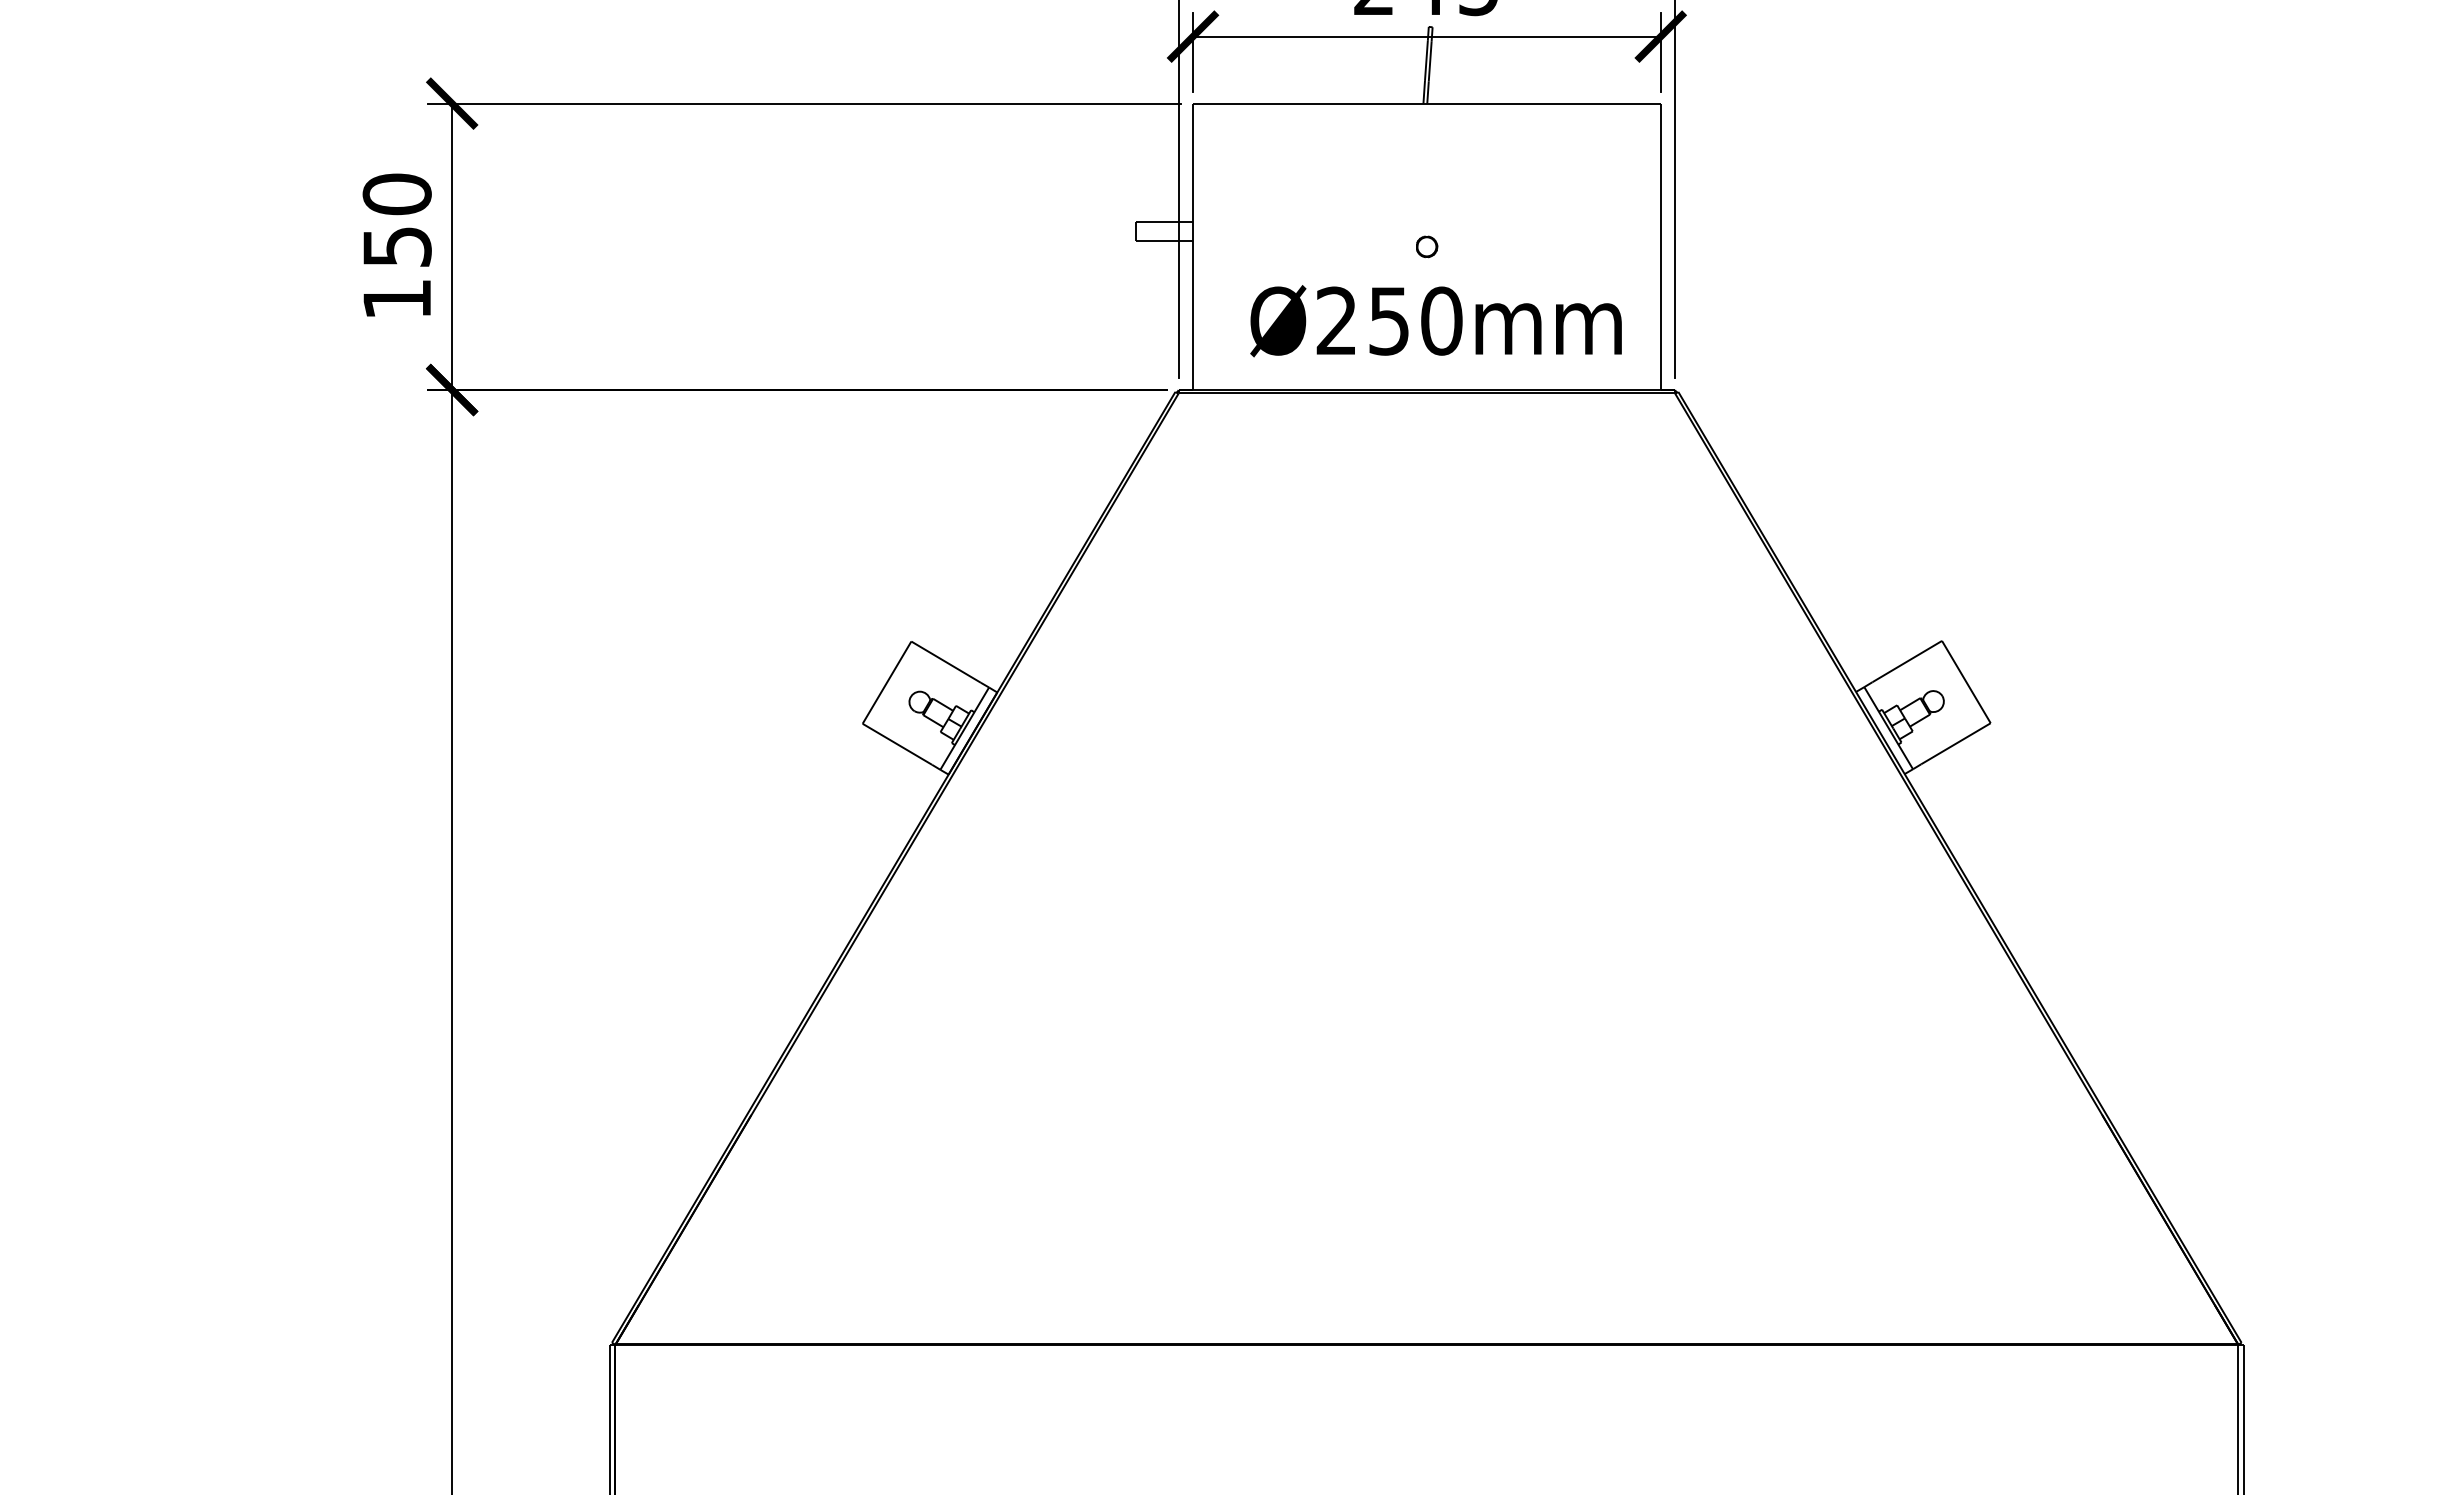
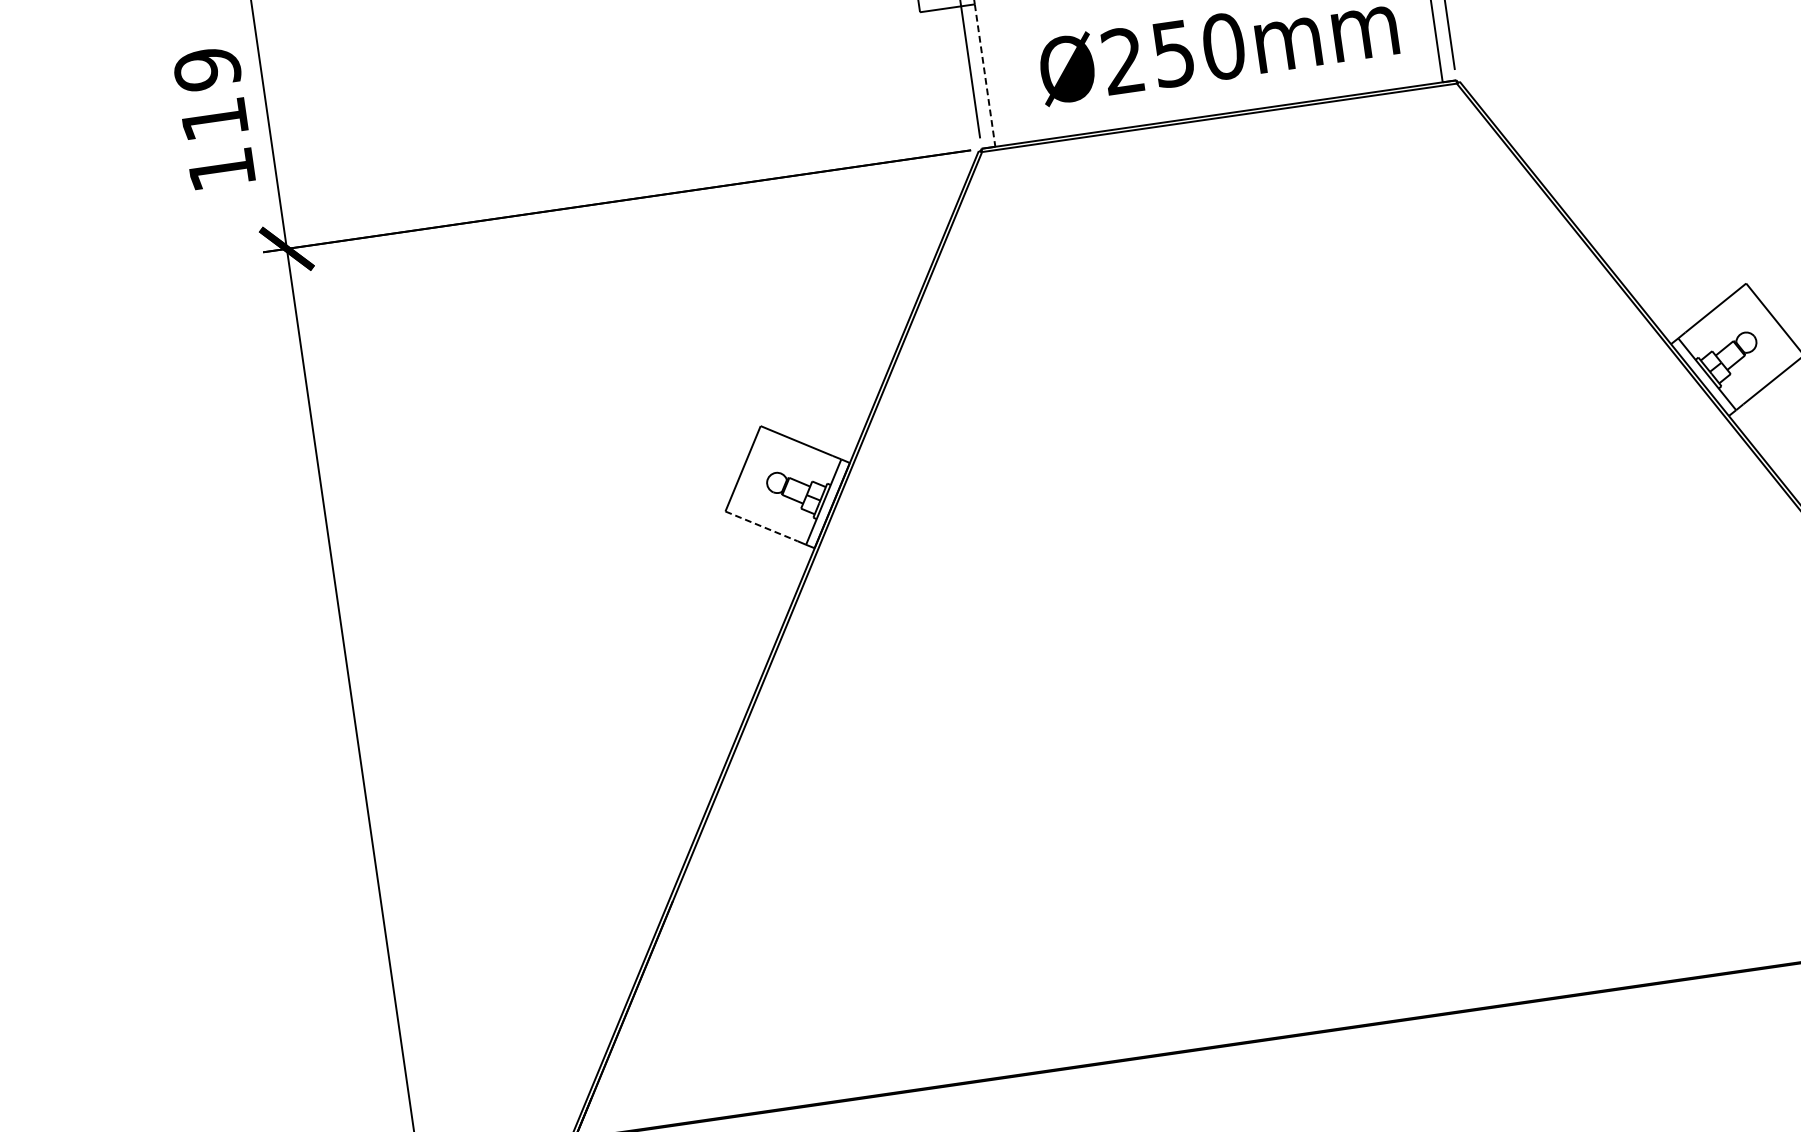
text: (396, 219) -> (210, 93), 150 -> 119
line: (1192, 316) -> (984, 76), solid -> dashed
line: (897, 744) -> (761, 526), solid -> dashed

